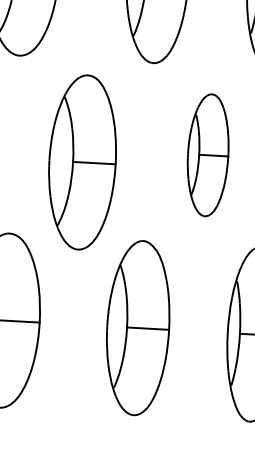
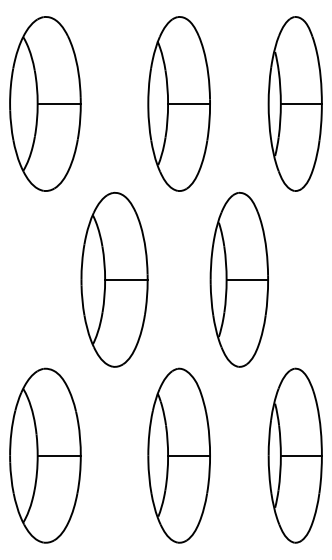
part: (207, 155) -> (238, 279), size x1.43
part: (82, 162) -> (114, 279), moved

